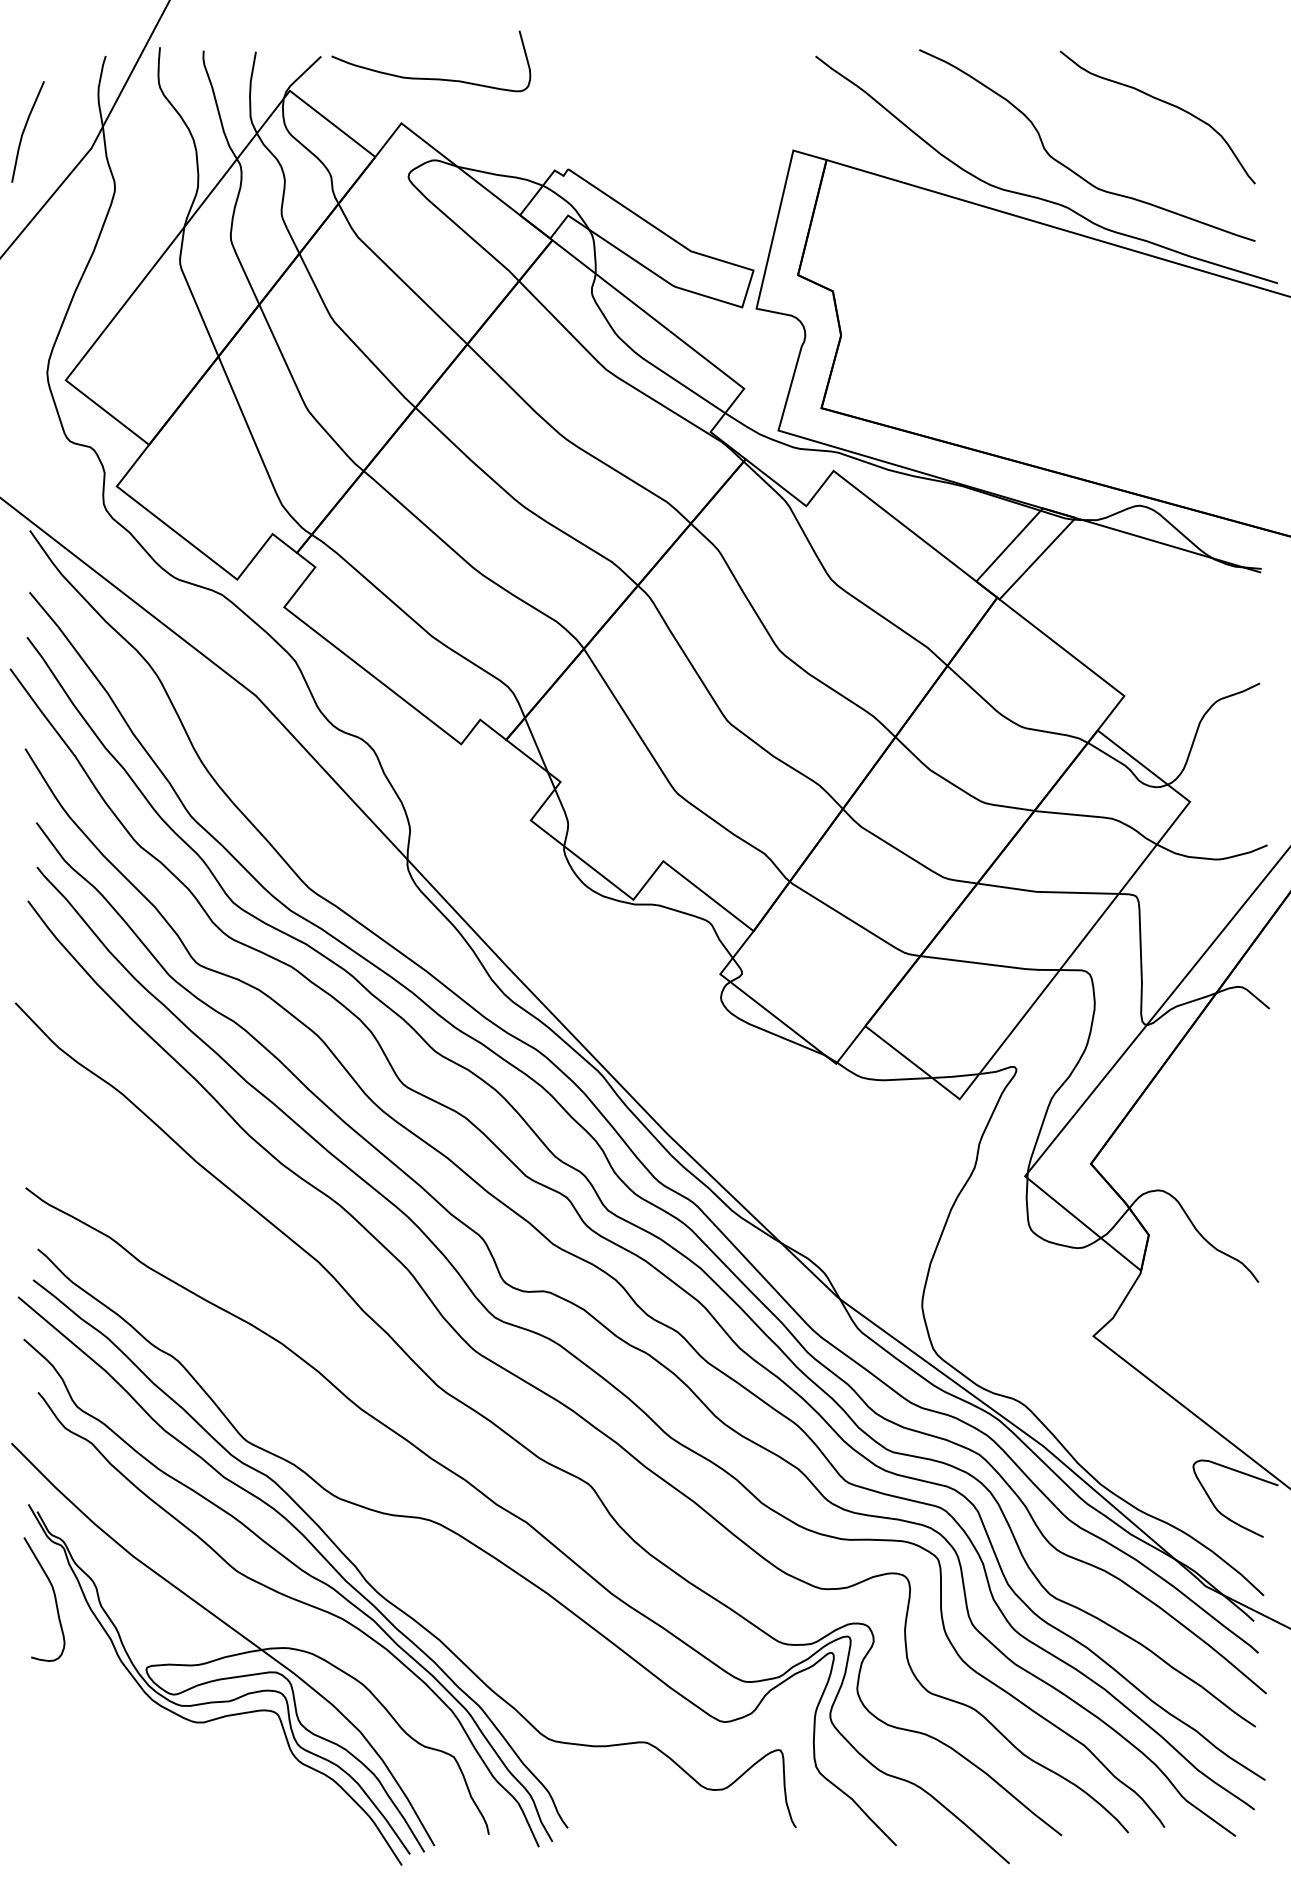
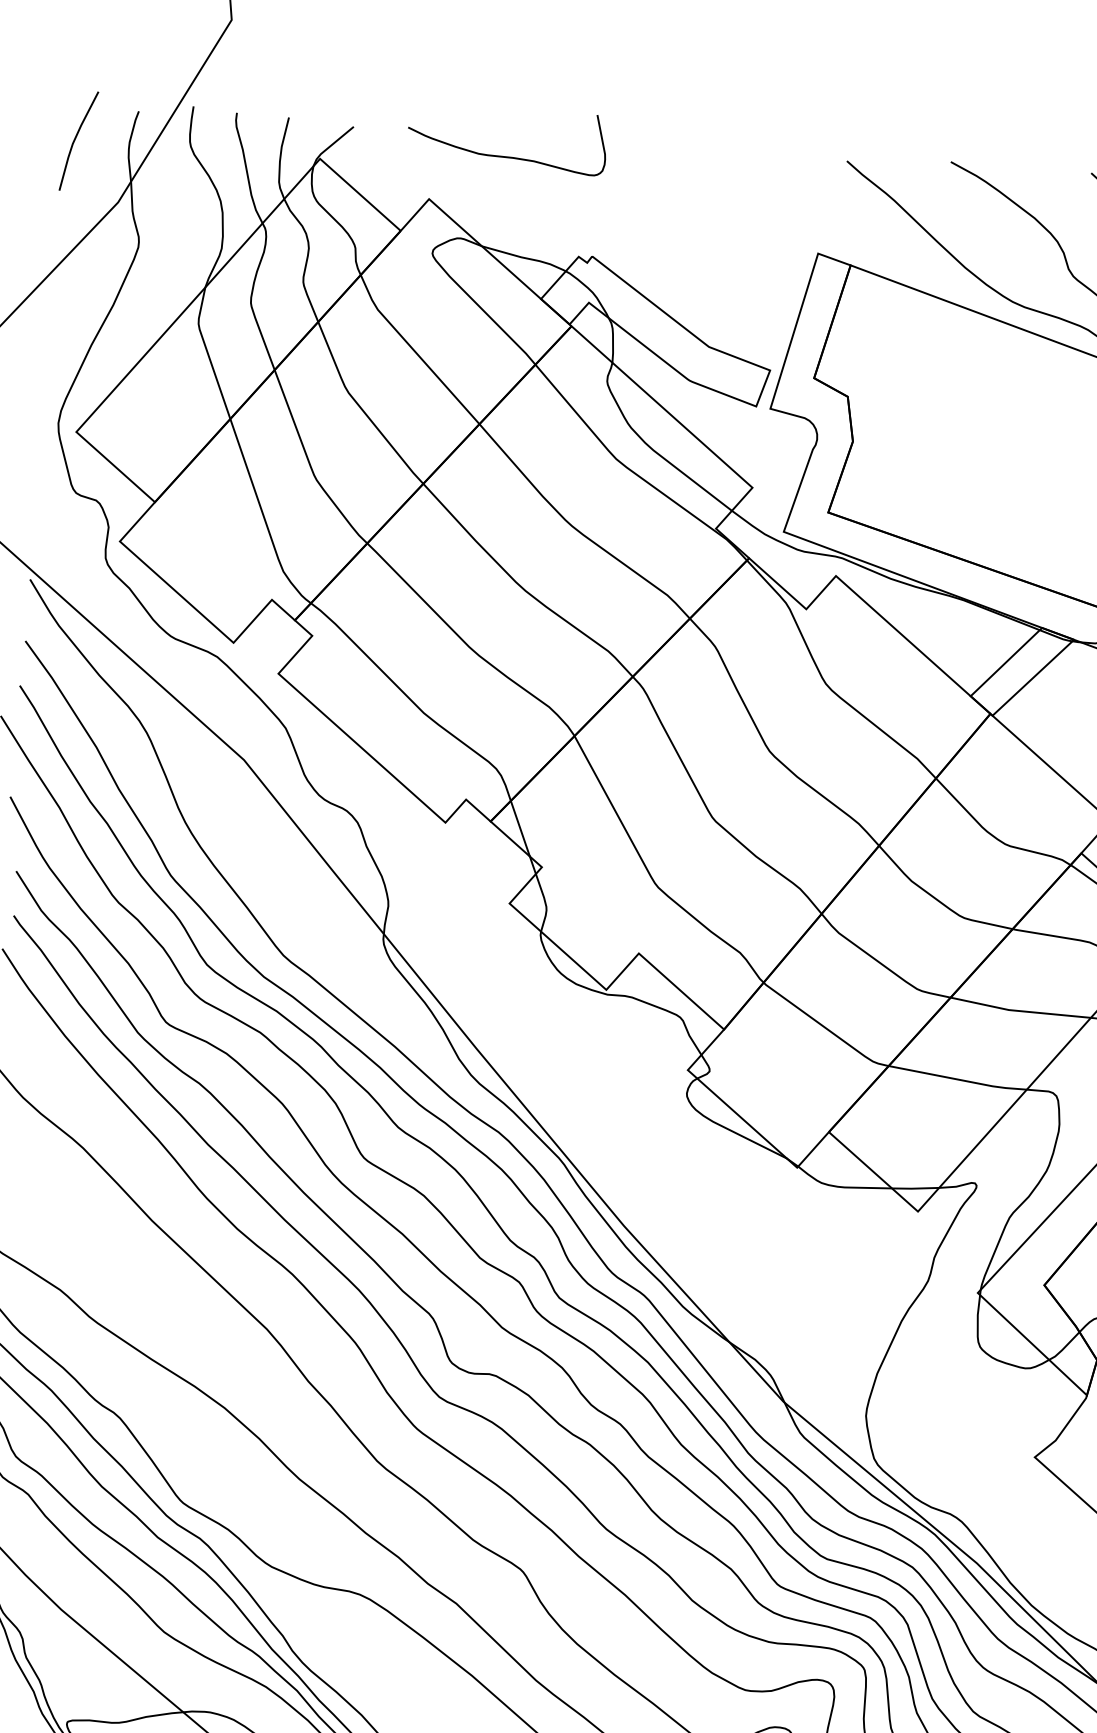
curve: (431, 78) -> (506, 156), moved
line: (25, 129) -> (76, 138), moved

